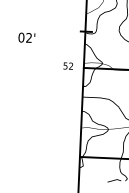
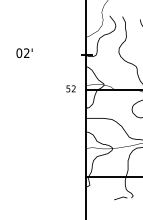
text: (26, 38) -> (24, 53), moved

